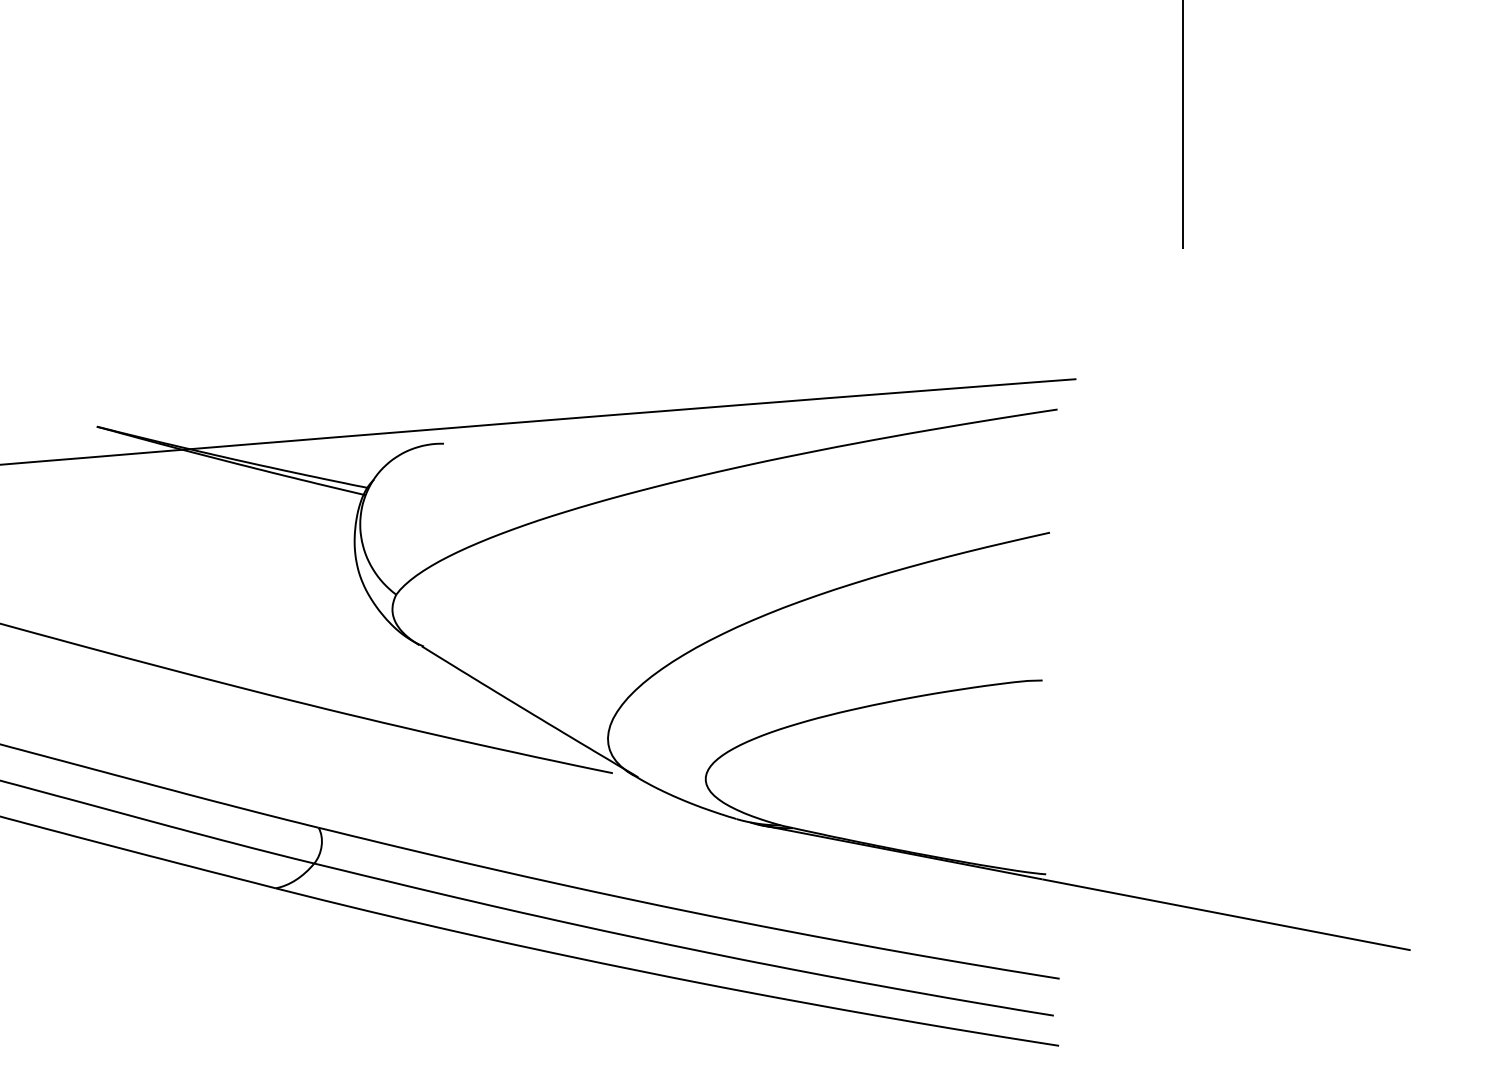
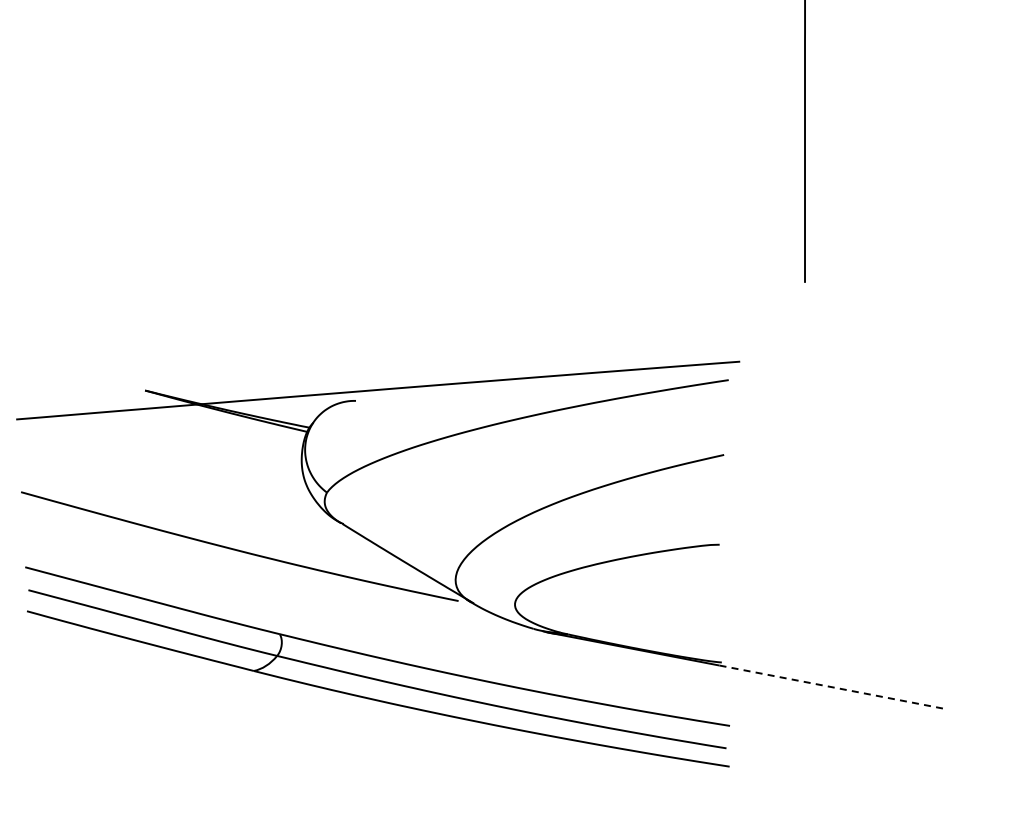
line: (1226, 915) -> (831, 687), solid -> dashed

